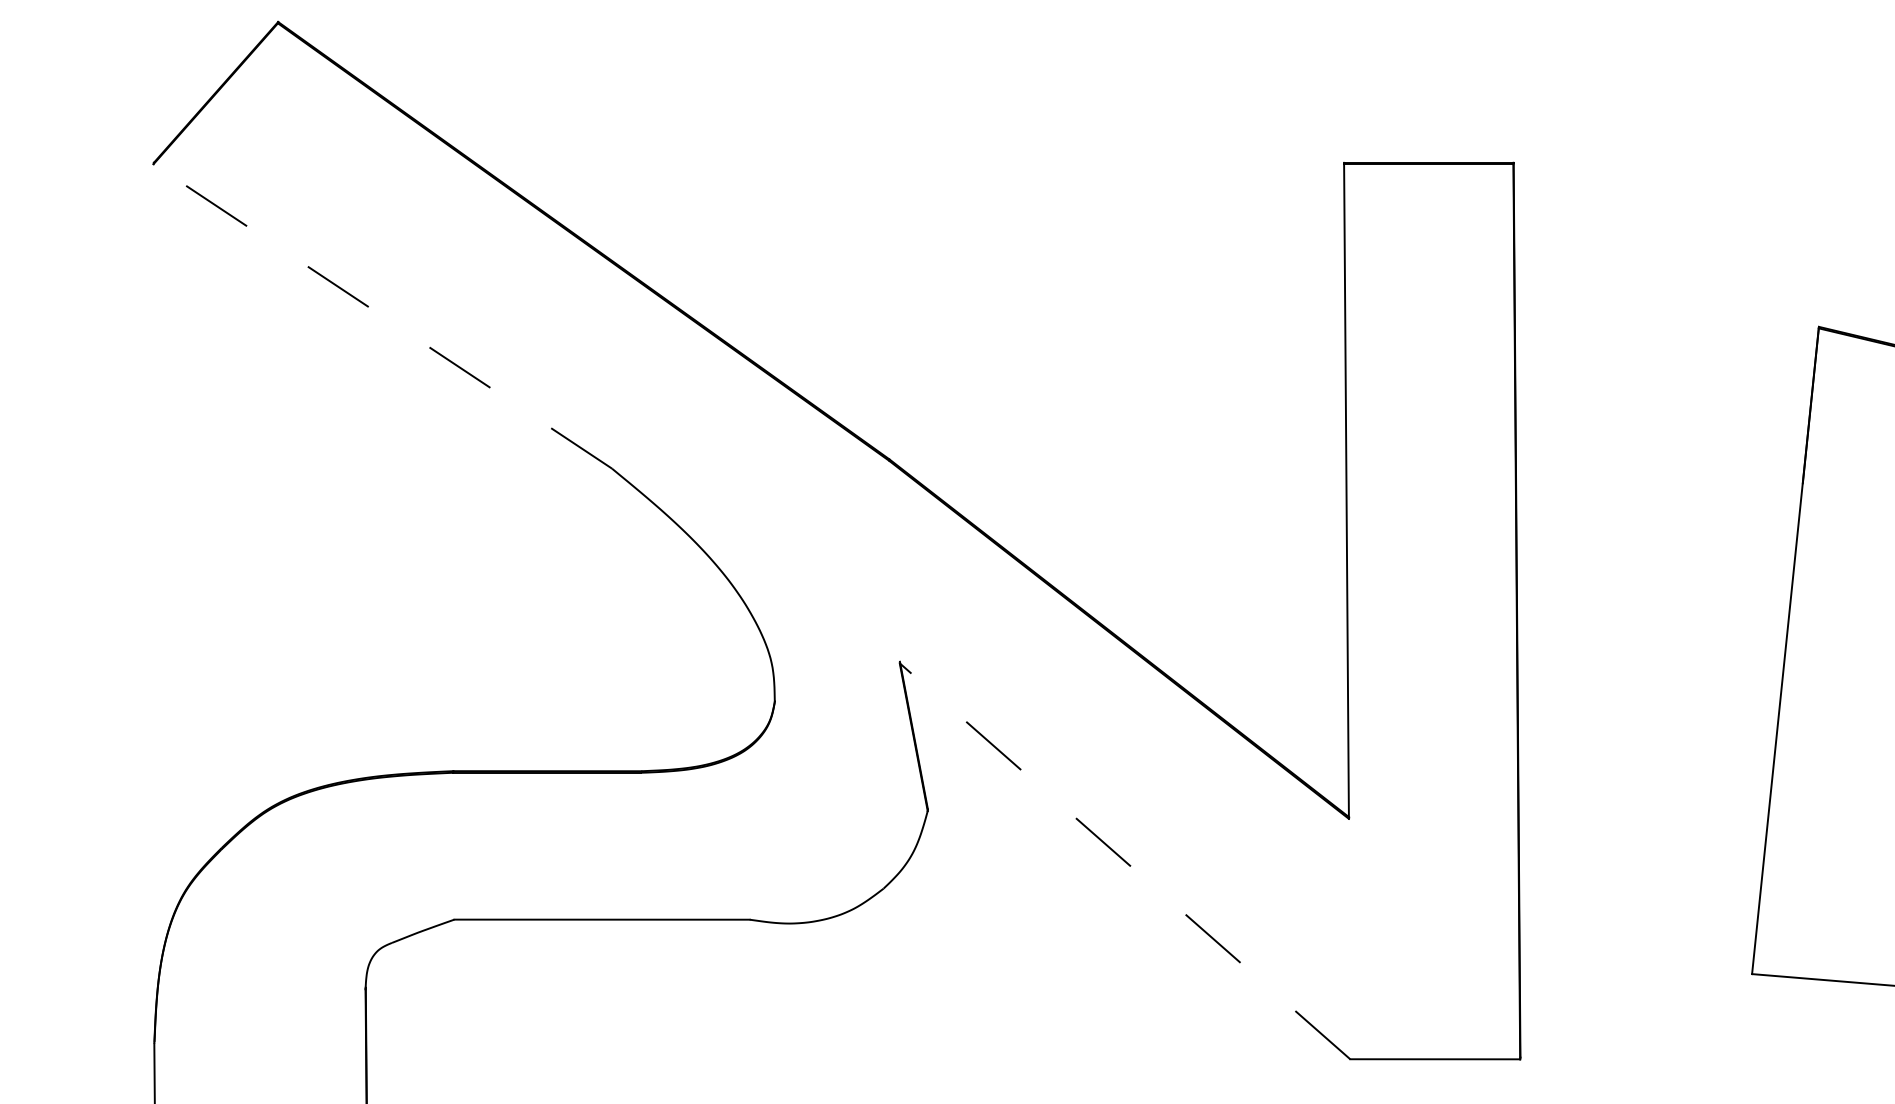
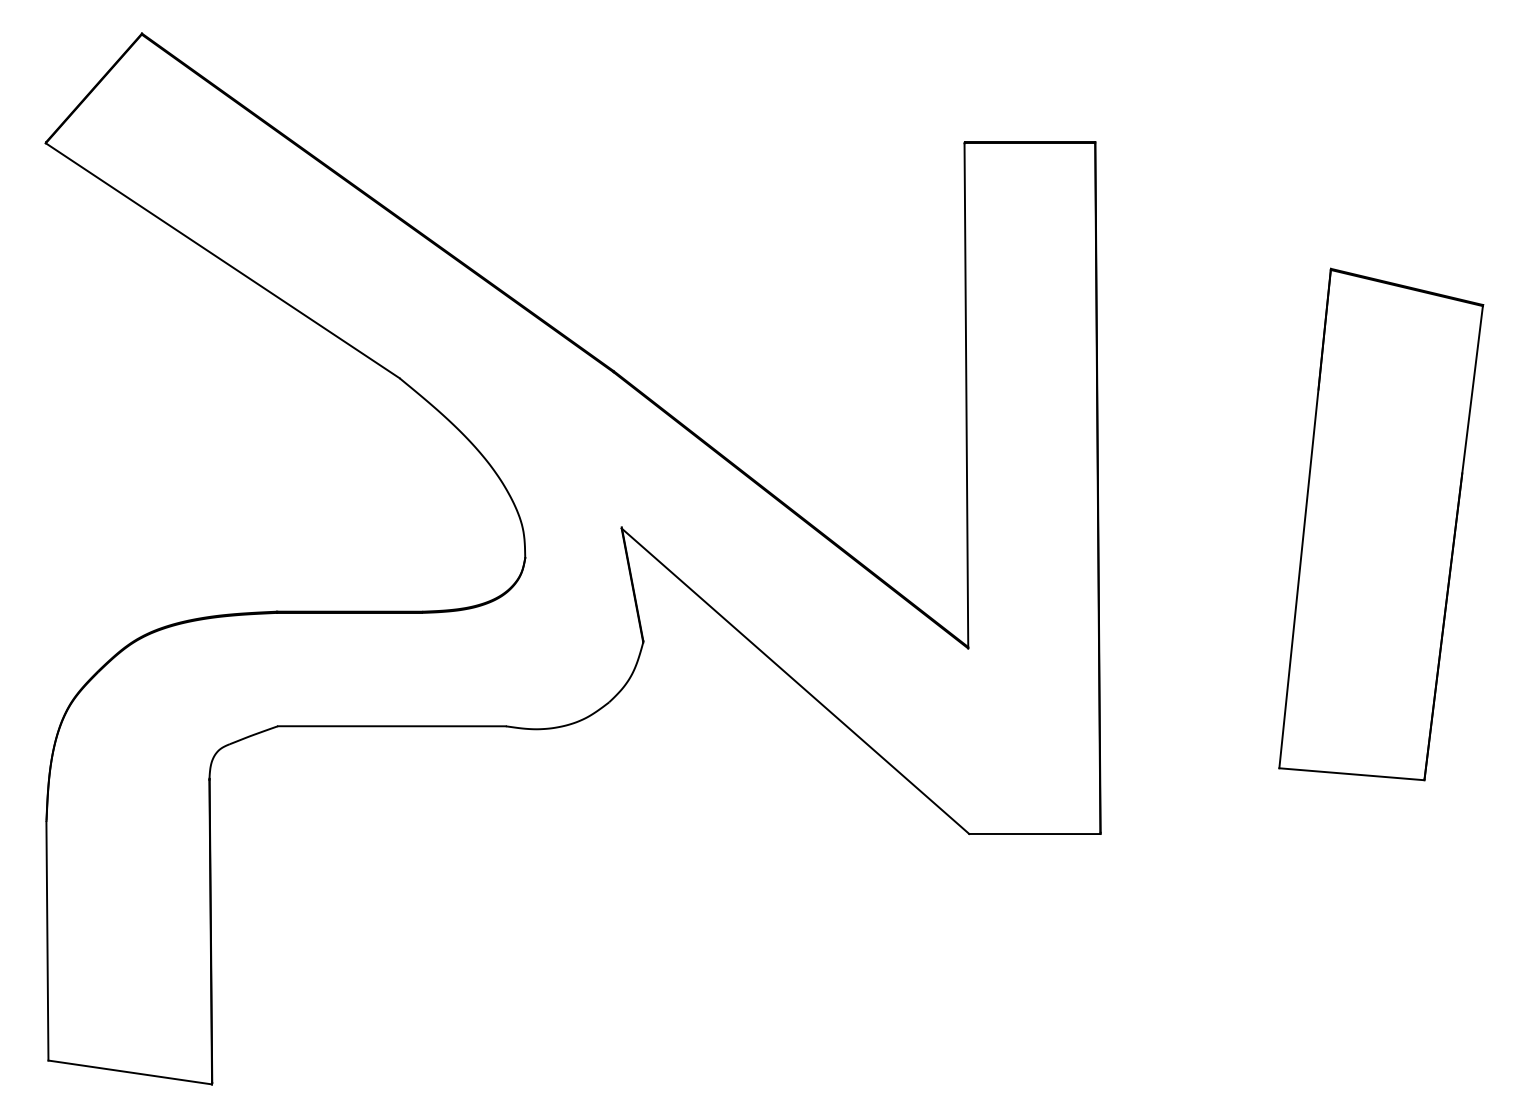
line: (382, 316) -> (222, 260), dashed -> solid
line: (1125, 860) -> (795, 680), dashed -> solid

